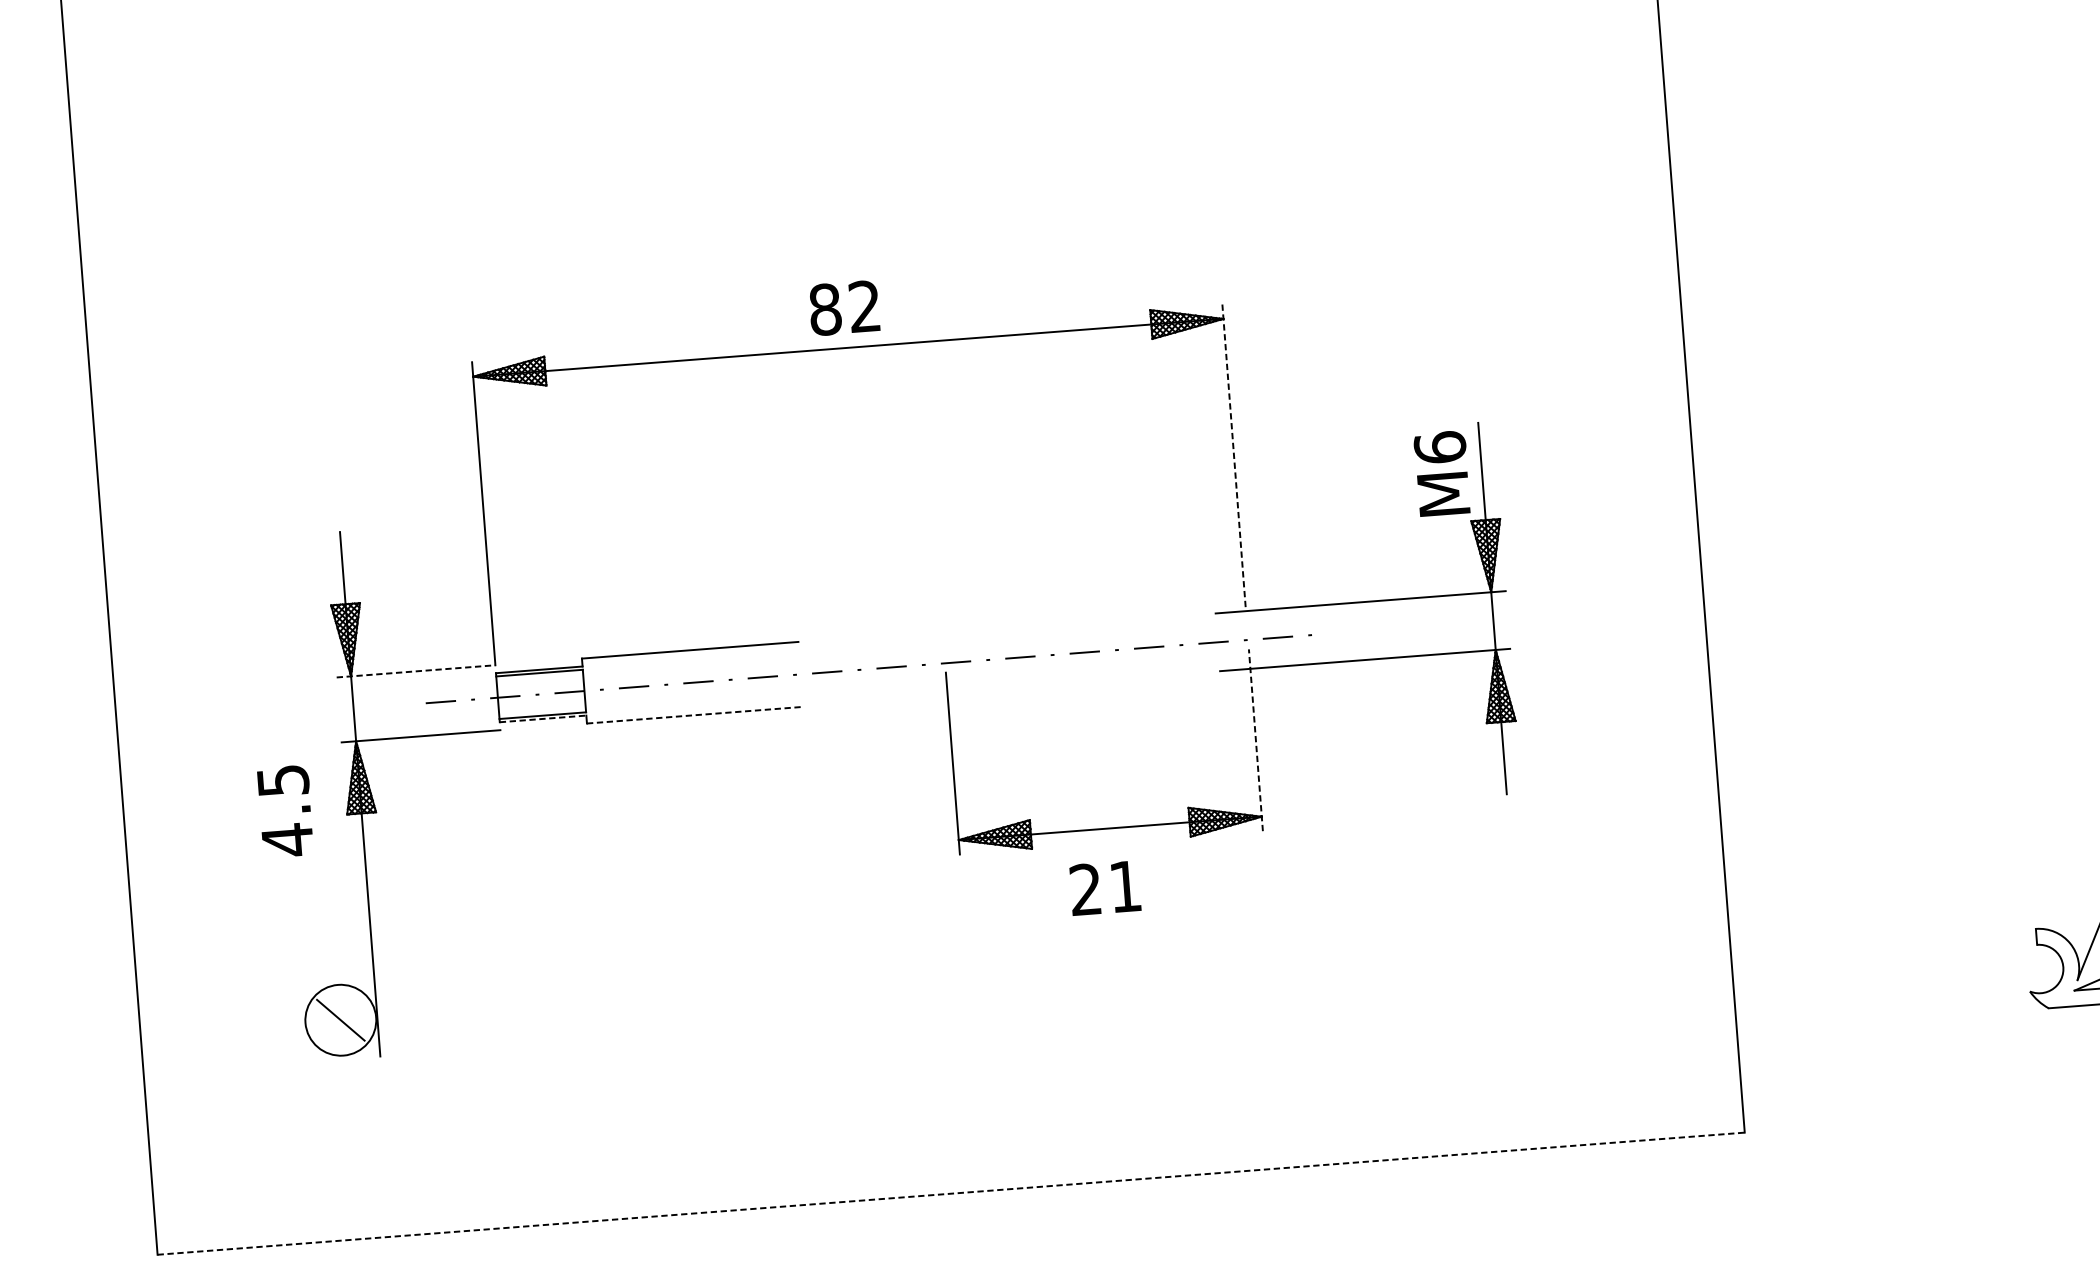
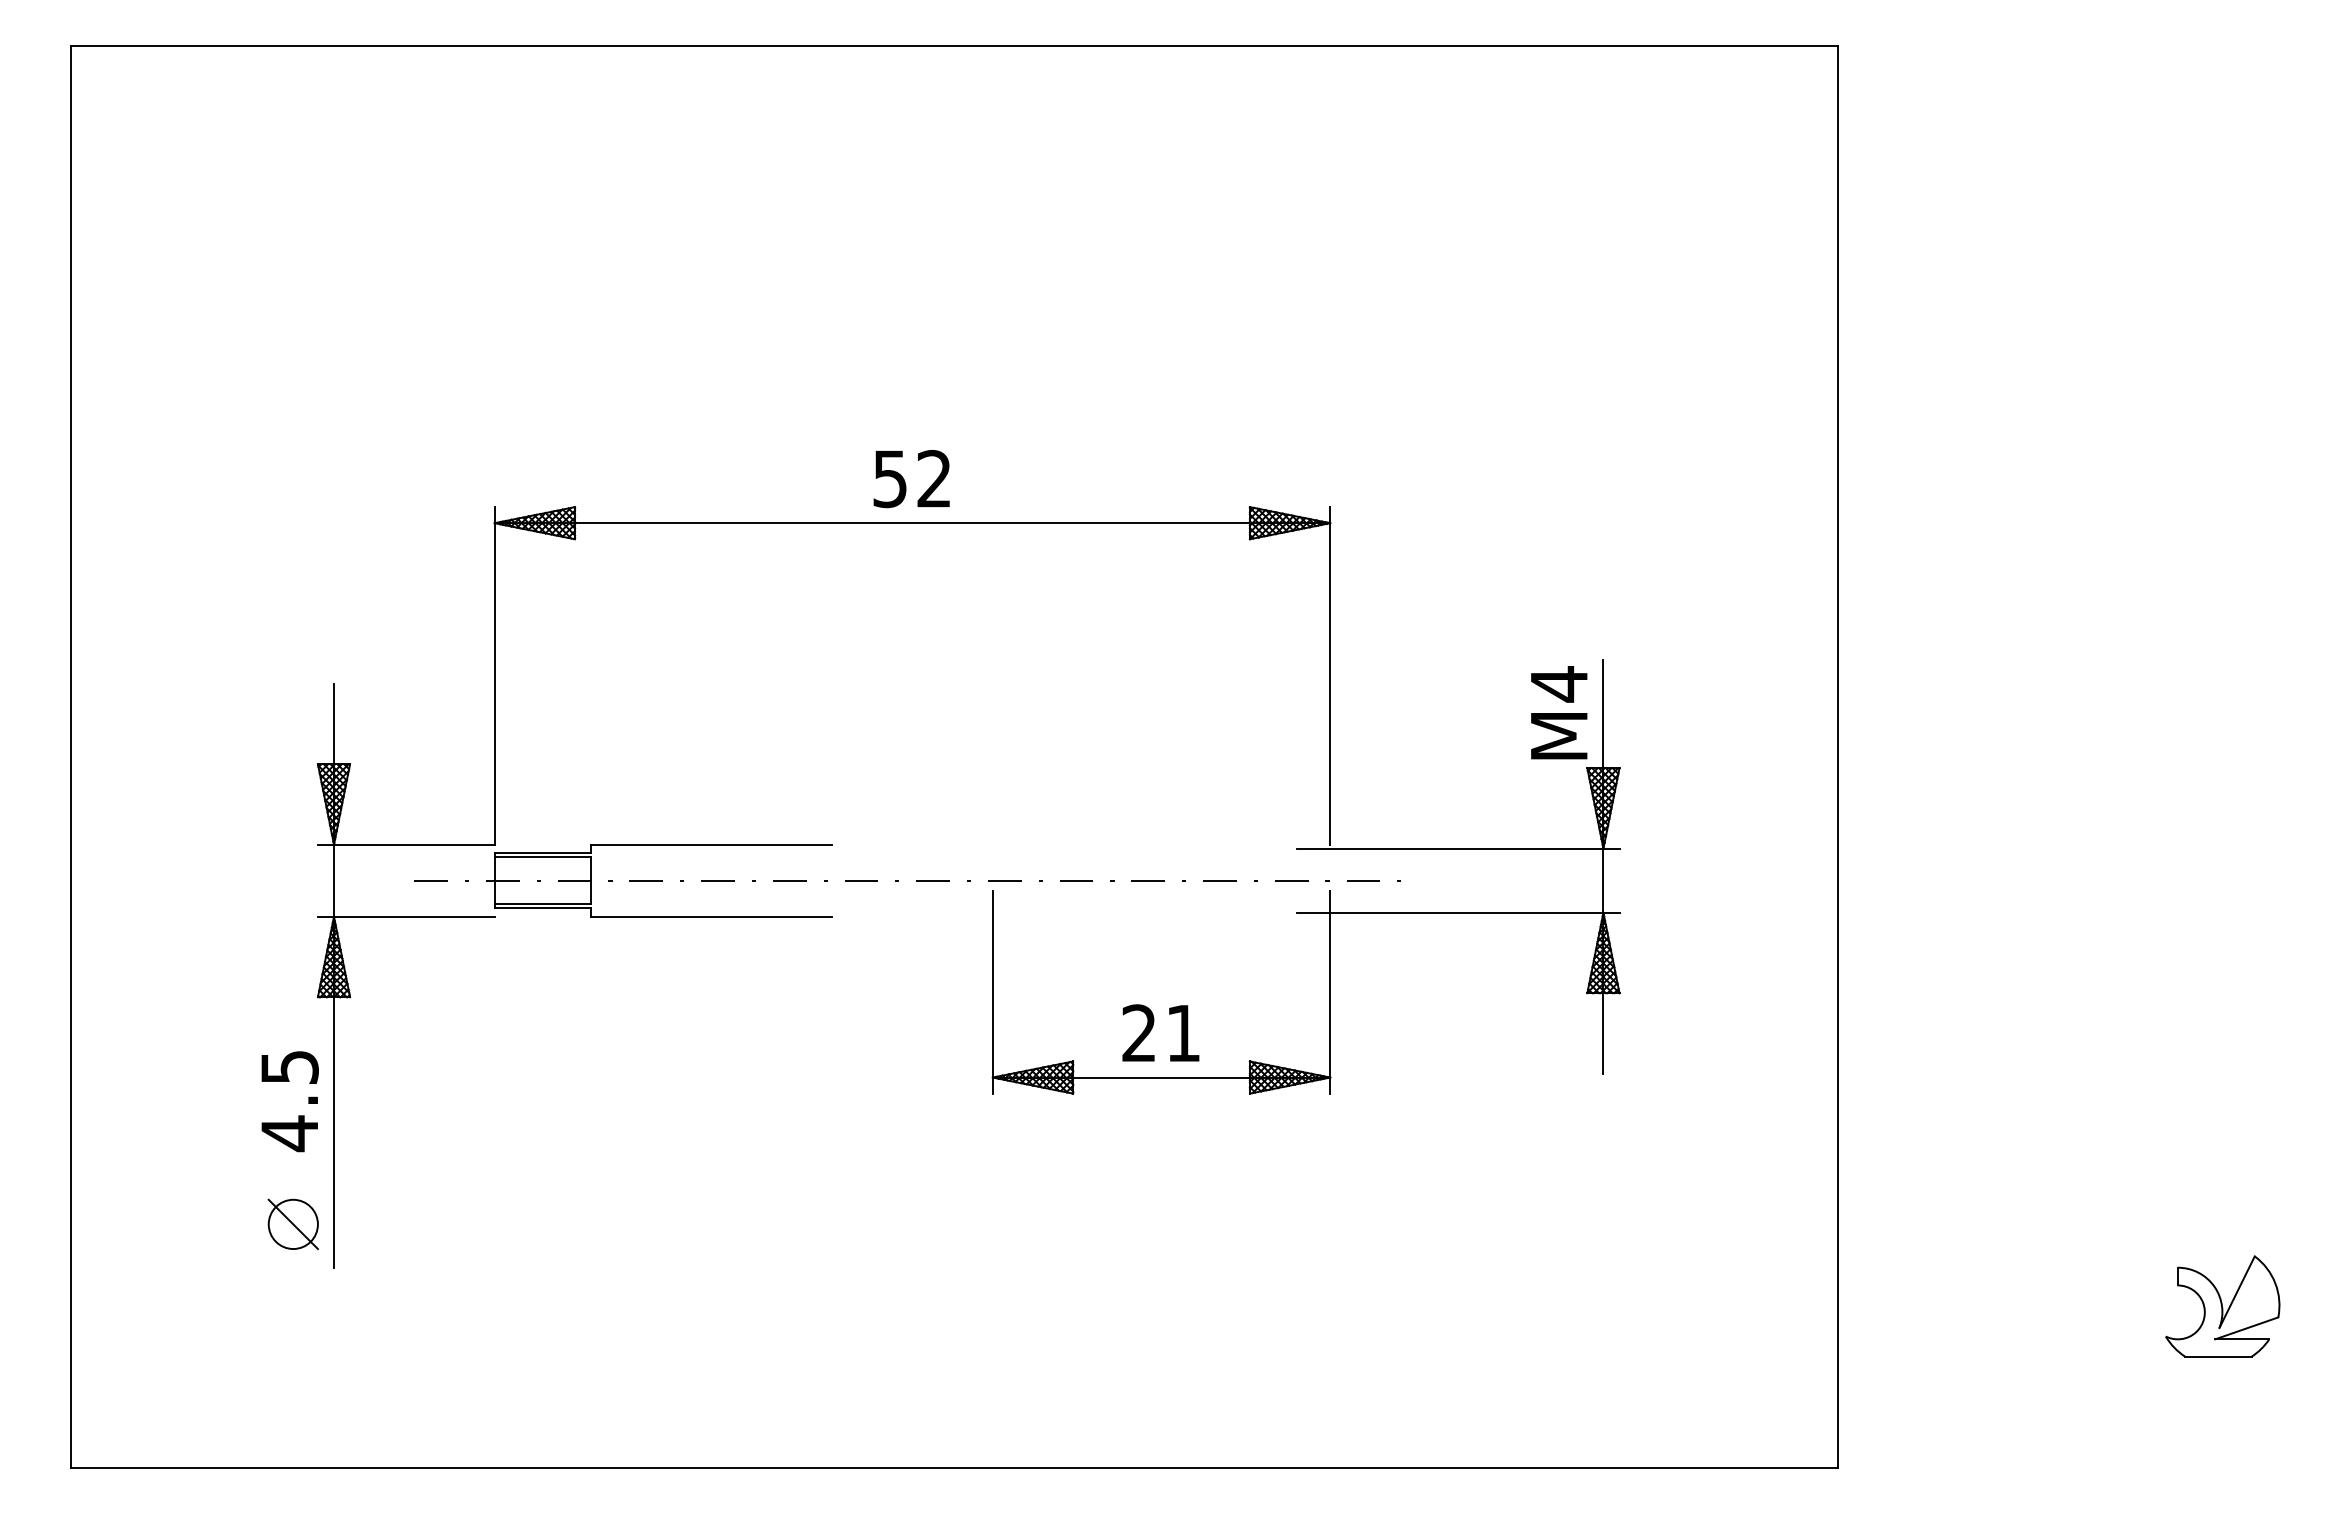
text: (825, 309) -> (890, 478), 82 -> 52
text: (1440, 447) -> (1559, 684), M6 -> M4
line: (1234, 455) -> (1330, 675), dashed -> solid
line: (416, 671) -> (406, 844), dashed -> solid
line: (695, 714) -> (711, 916), dashed -> solid
line: (543, 719) -> (543, 908), dashed -> solid
line: (1256, 739) -> (1330, 991), dashed -> solid
text: (285, 811) -> (289, 1101), moved
text: (1104, 887) -> (1160, 1032), moved
circle: (340, 1020) -> (292, 1224), size x0.62
line: (951, 1193) -> (954, 1468), dashed -> solid

